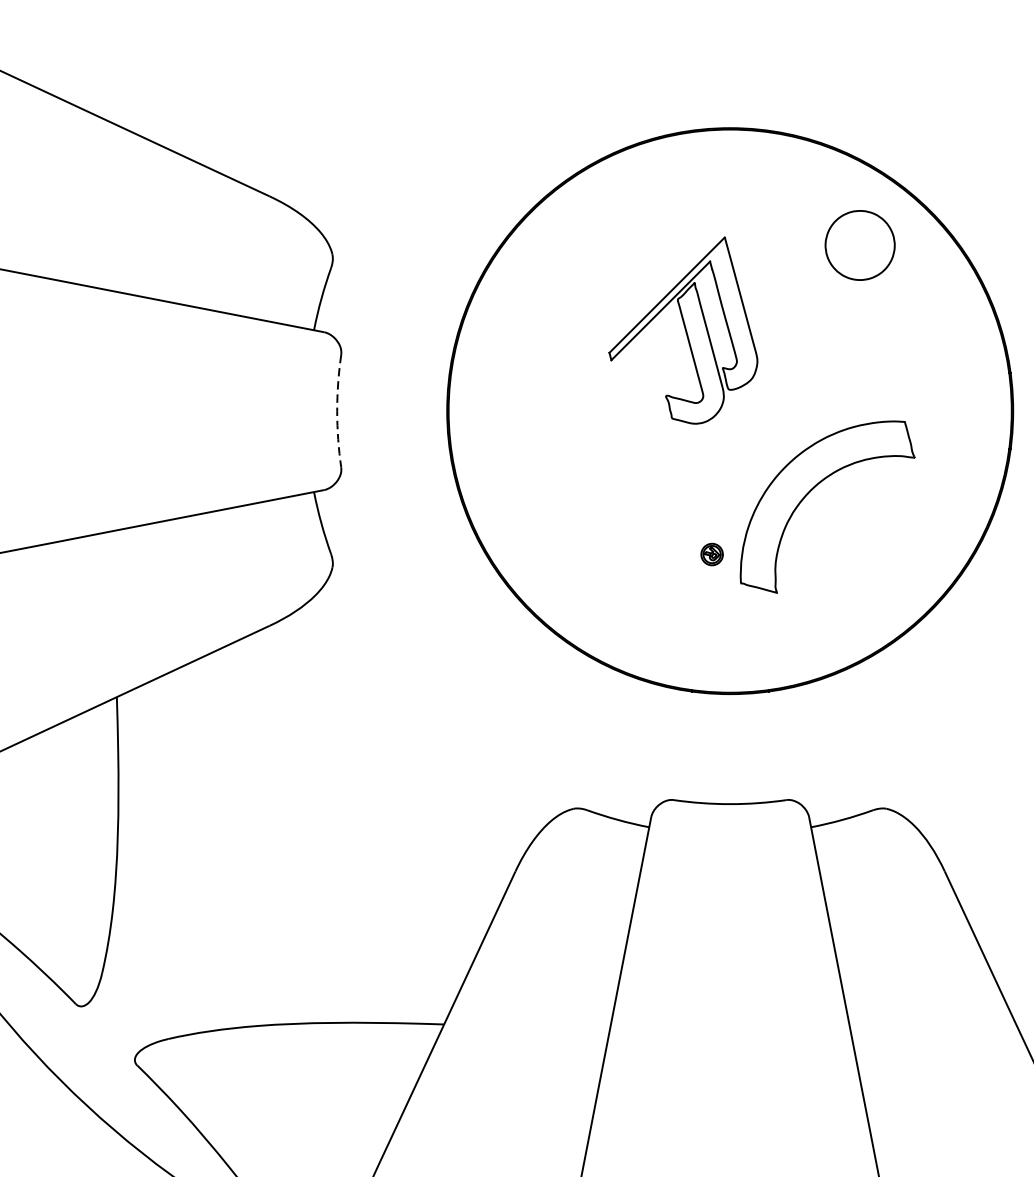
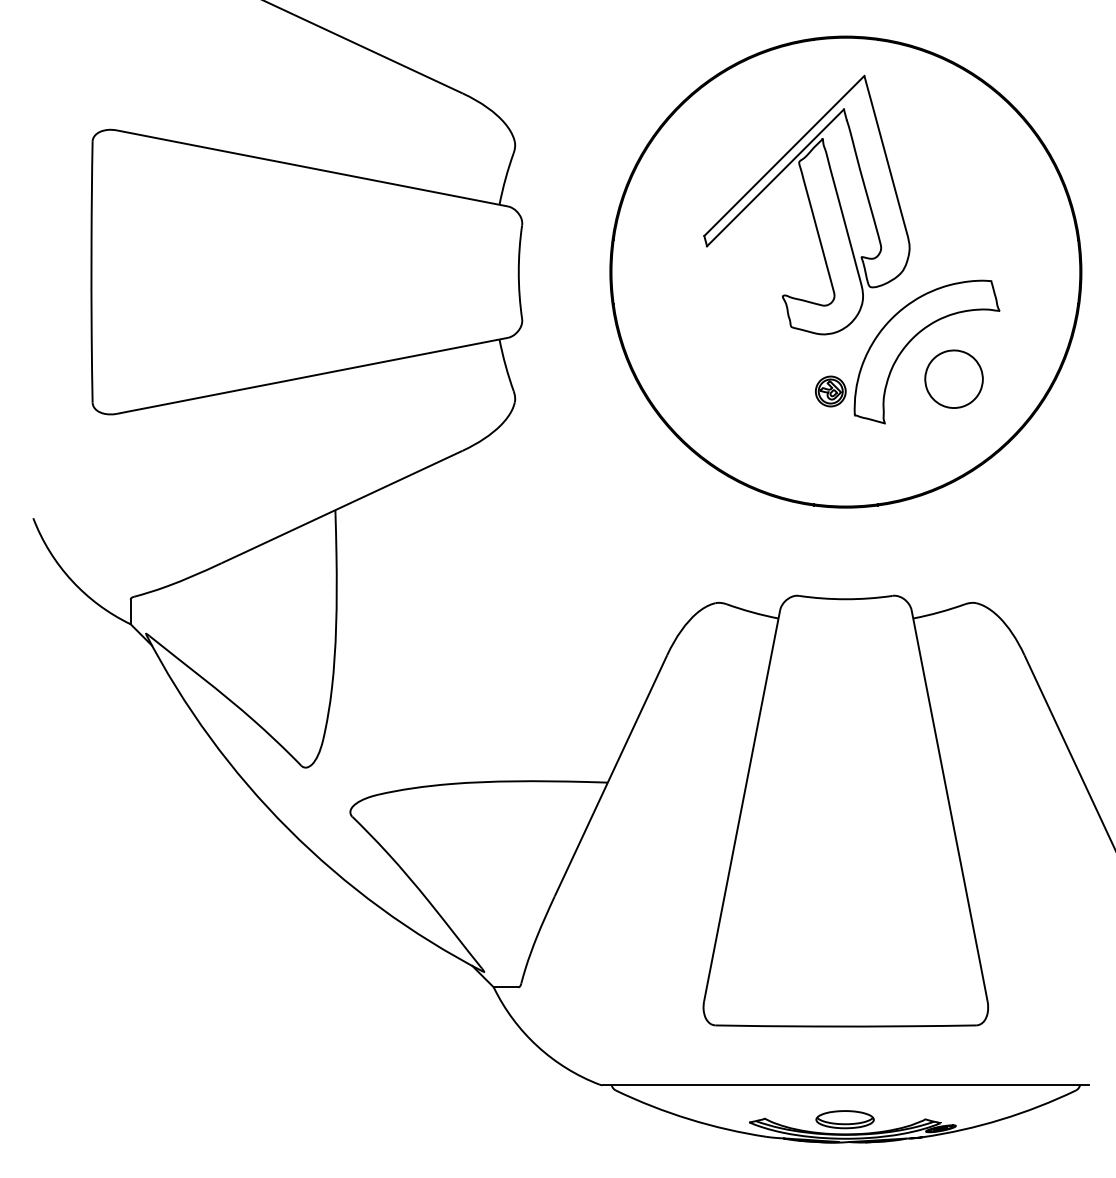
part: (859, 244) -> (953, 378), moved
part: (682, 329) -> (806, 204), size x1.67
arc: (336, 411) -> (518, 272), dashed -> solid
part: (711, 554) -> (830, 391), size x1.67

